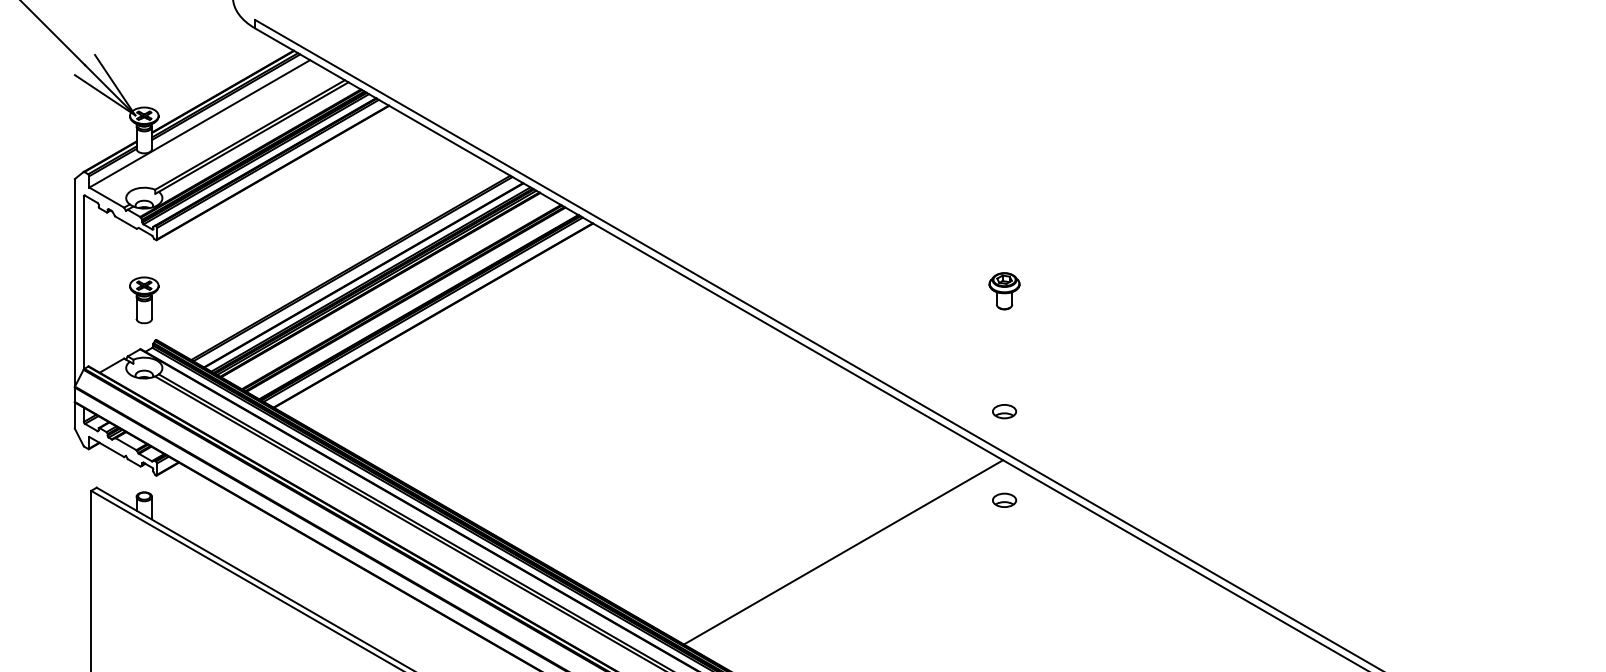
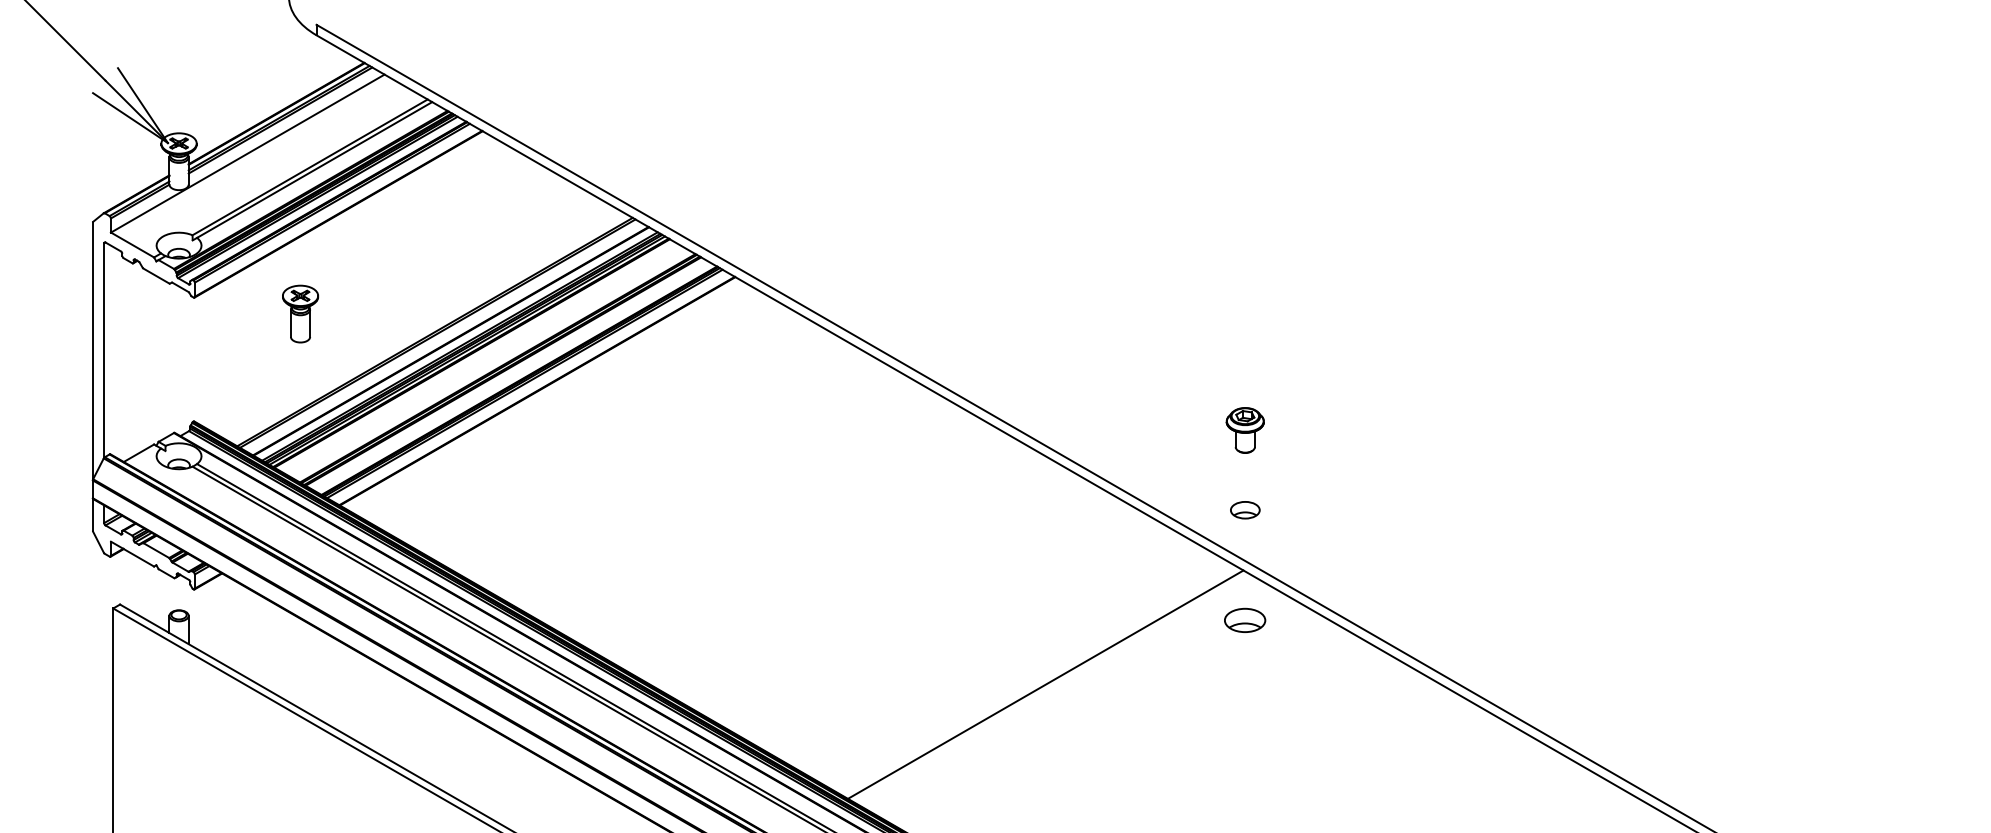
part: (1004, 291) -> (1245, 430), moved
part: (144, 300) -> (300, 314), moved
part: (1004, 499) -> (1245, 619), size x1.4

